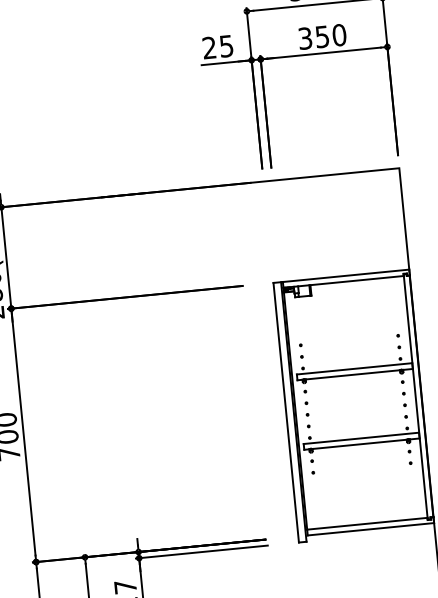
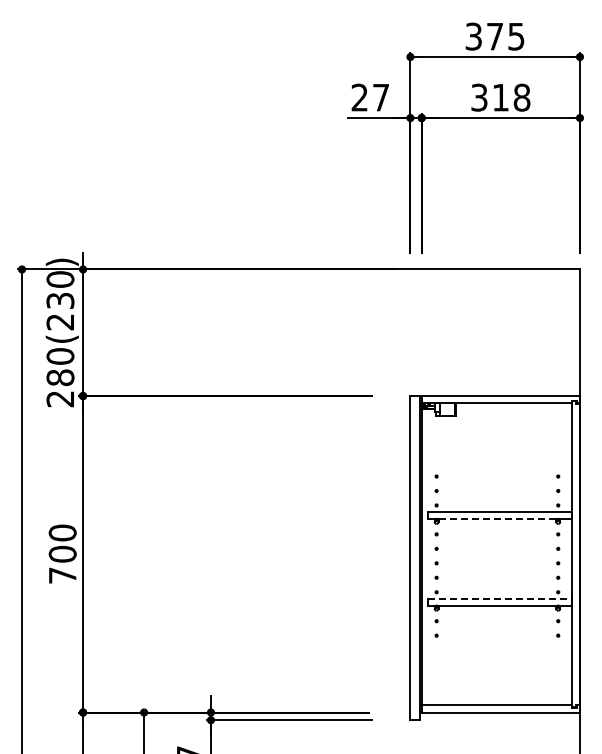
text: (331, 35) -> (511, 97), 350 -> 318
text: (226, 46) -> (380, 97), 25 -> 27
line: (352, 374) -> (497, 519), solid -> dashed
line: (361, 437) -> (500, 598), solid -> dashed

